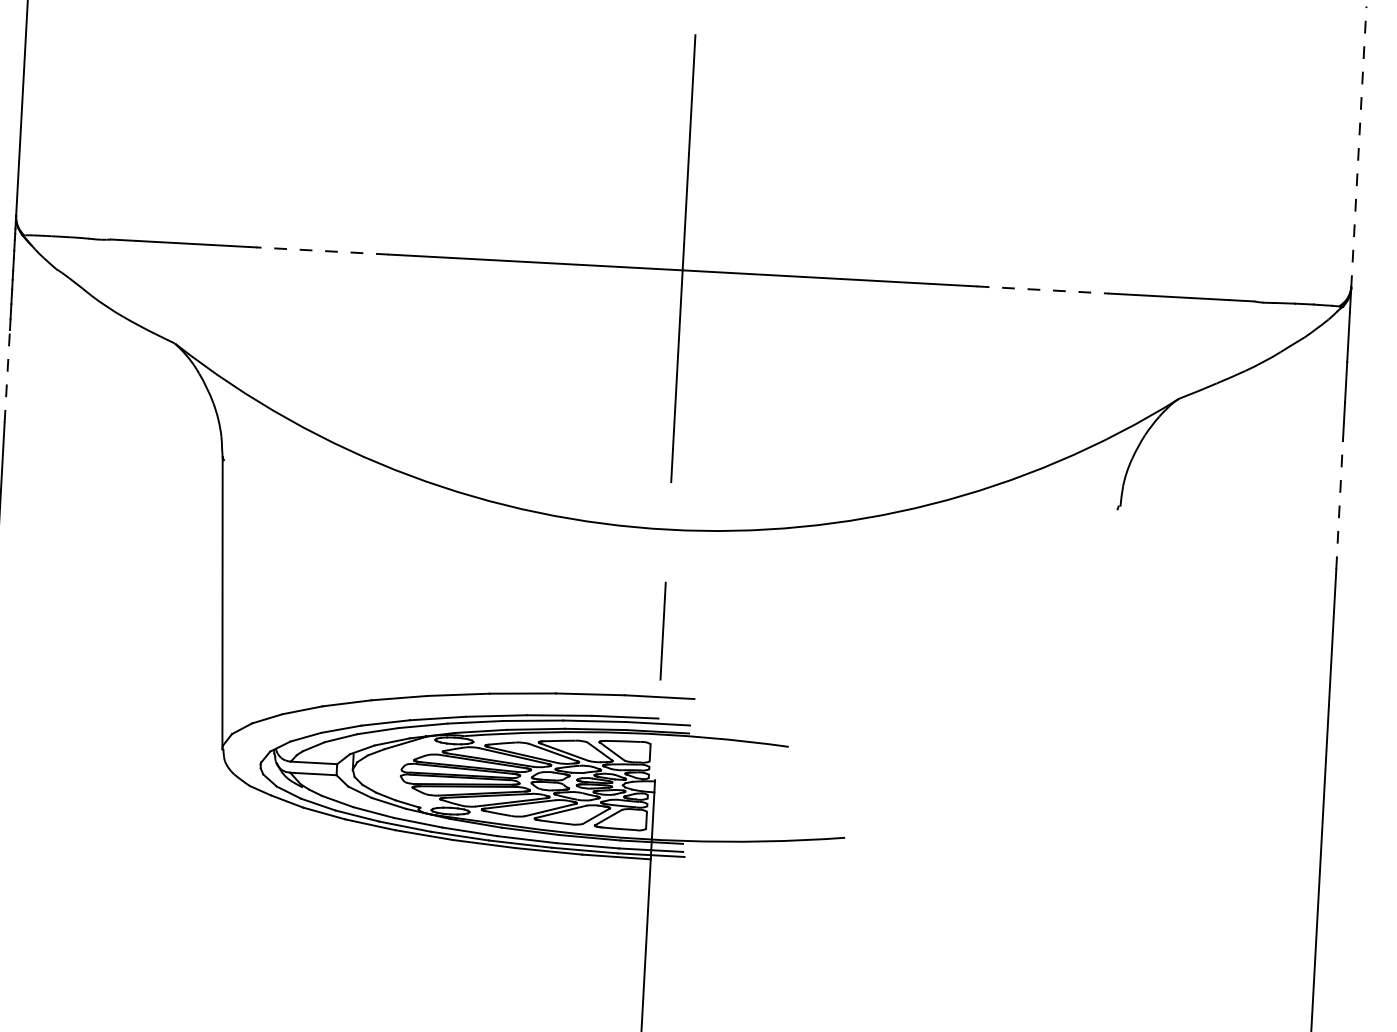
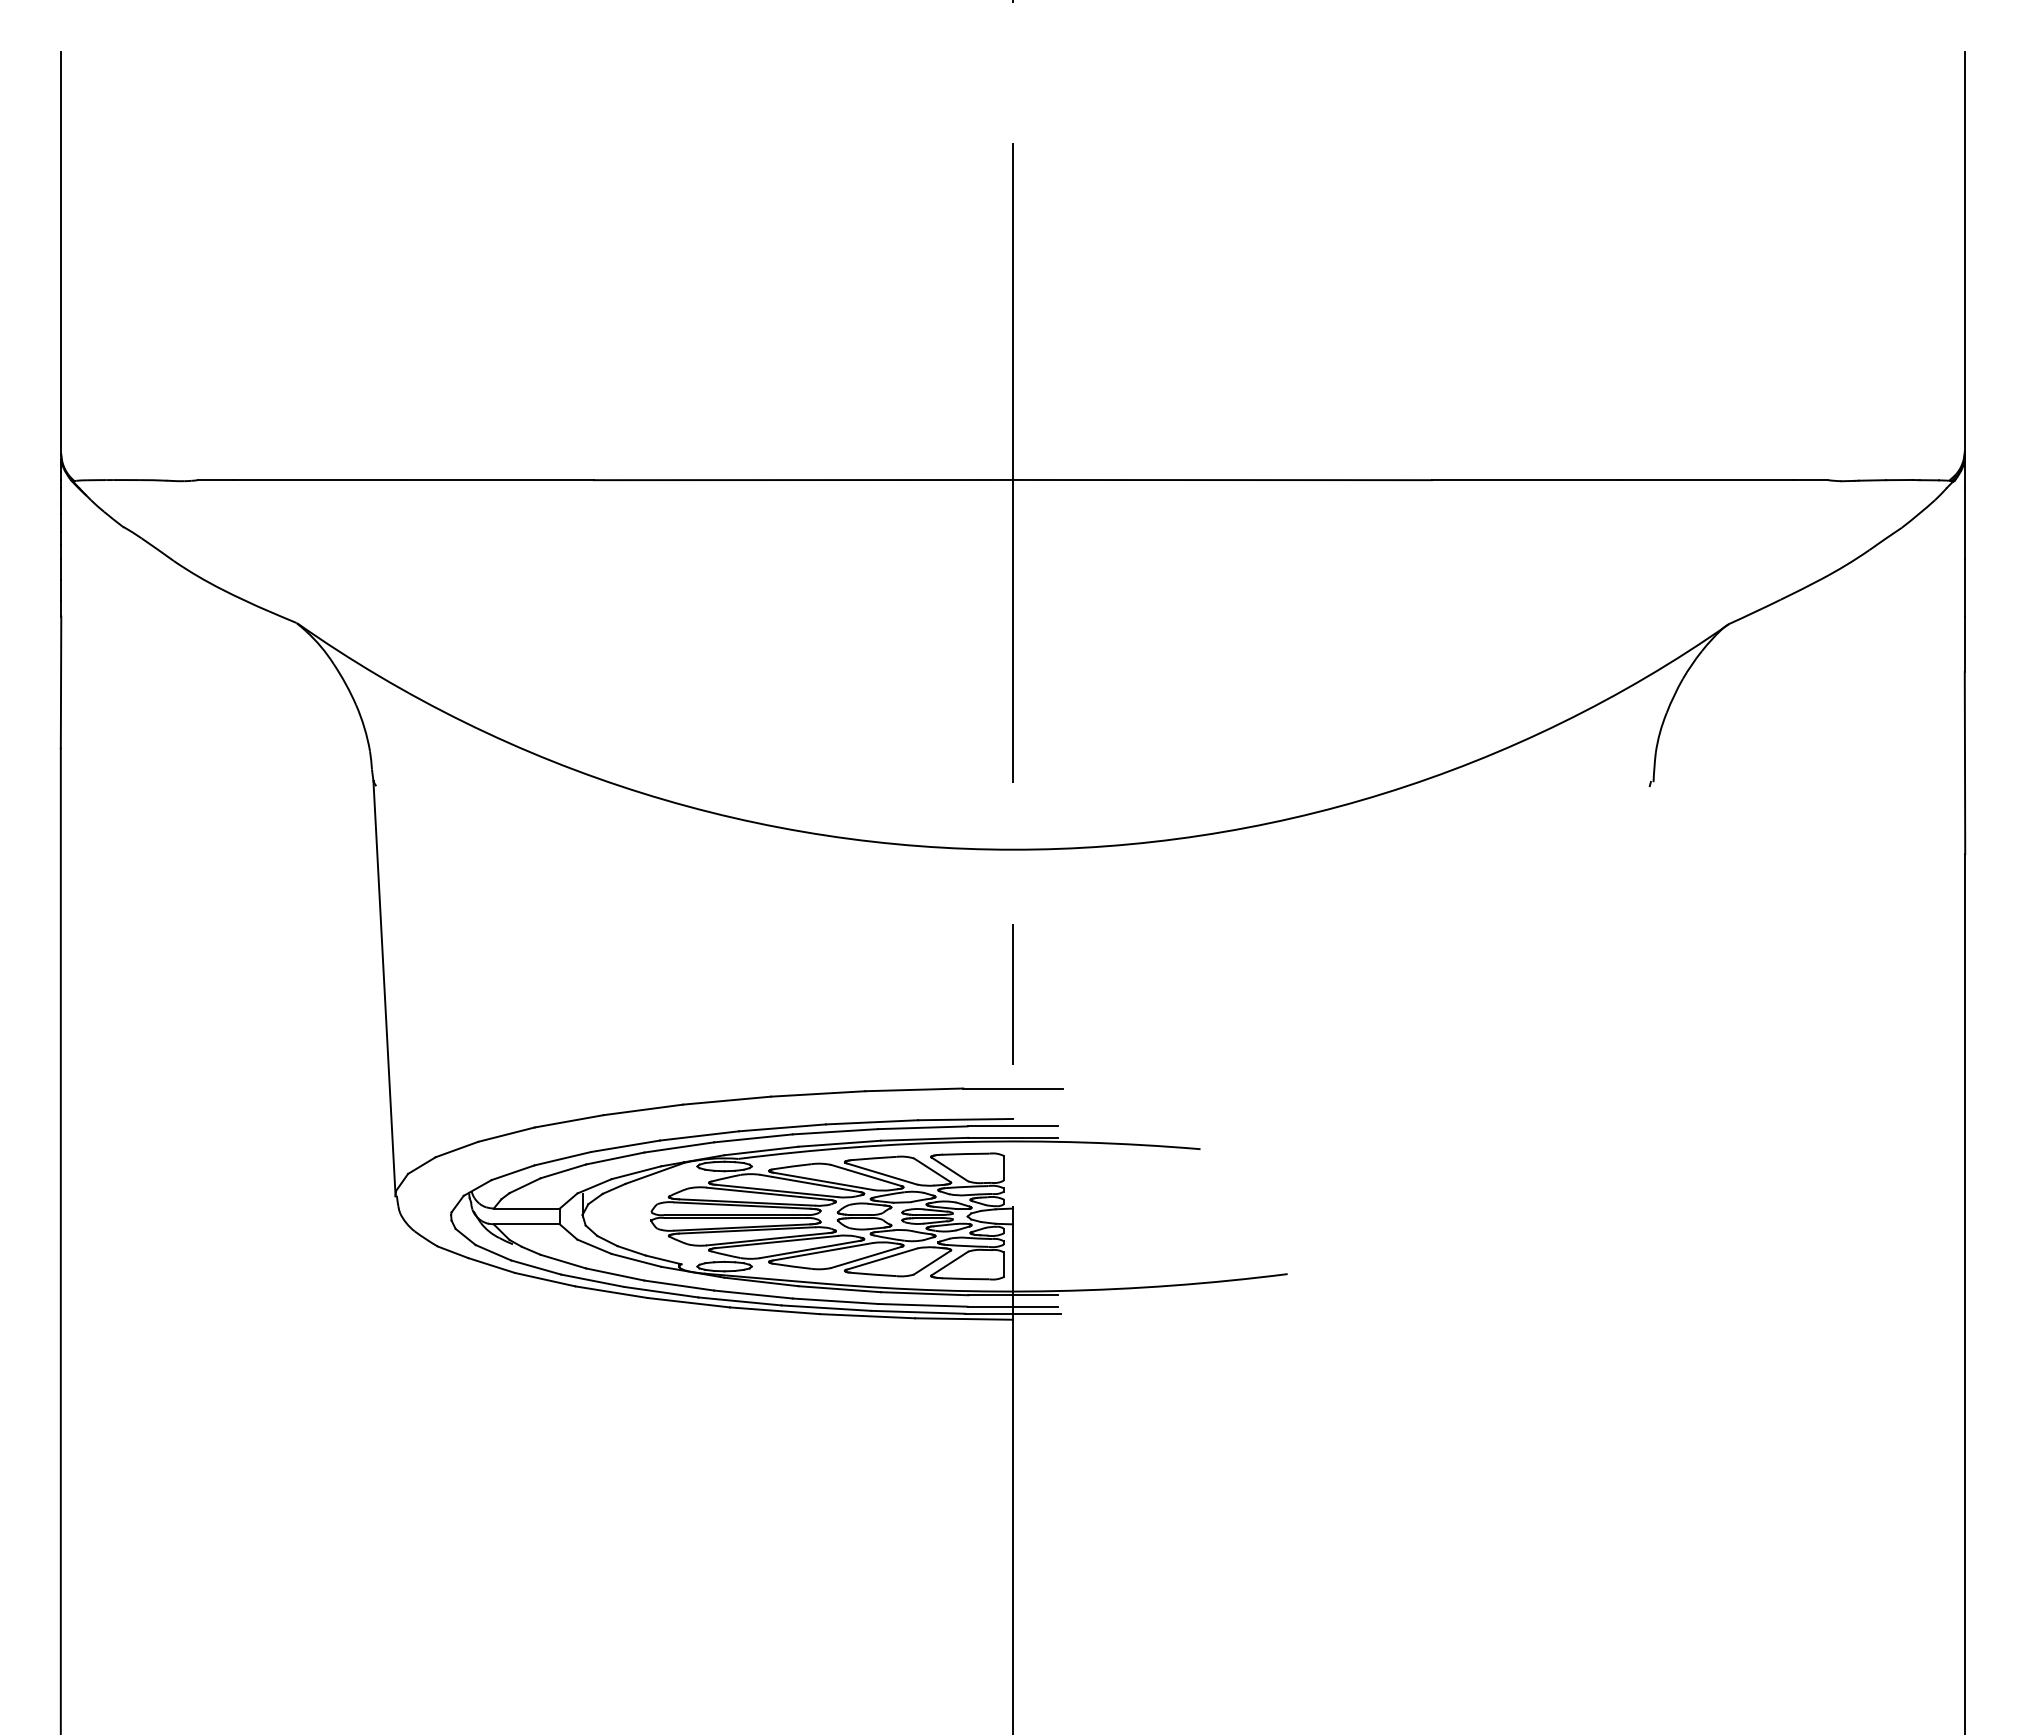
line: (1358, 146) -> (1964, 252), dashed -> solid
line: (322, 251) -> (499, 480), dashed -> solid
line: (1043, 290) -> (1527, 480), dashed -> solid
line: (7, 376) -> (61, 682), dashed -> solid
line: (1340, 504) -> (1965, 762), dashed -> solid

